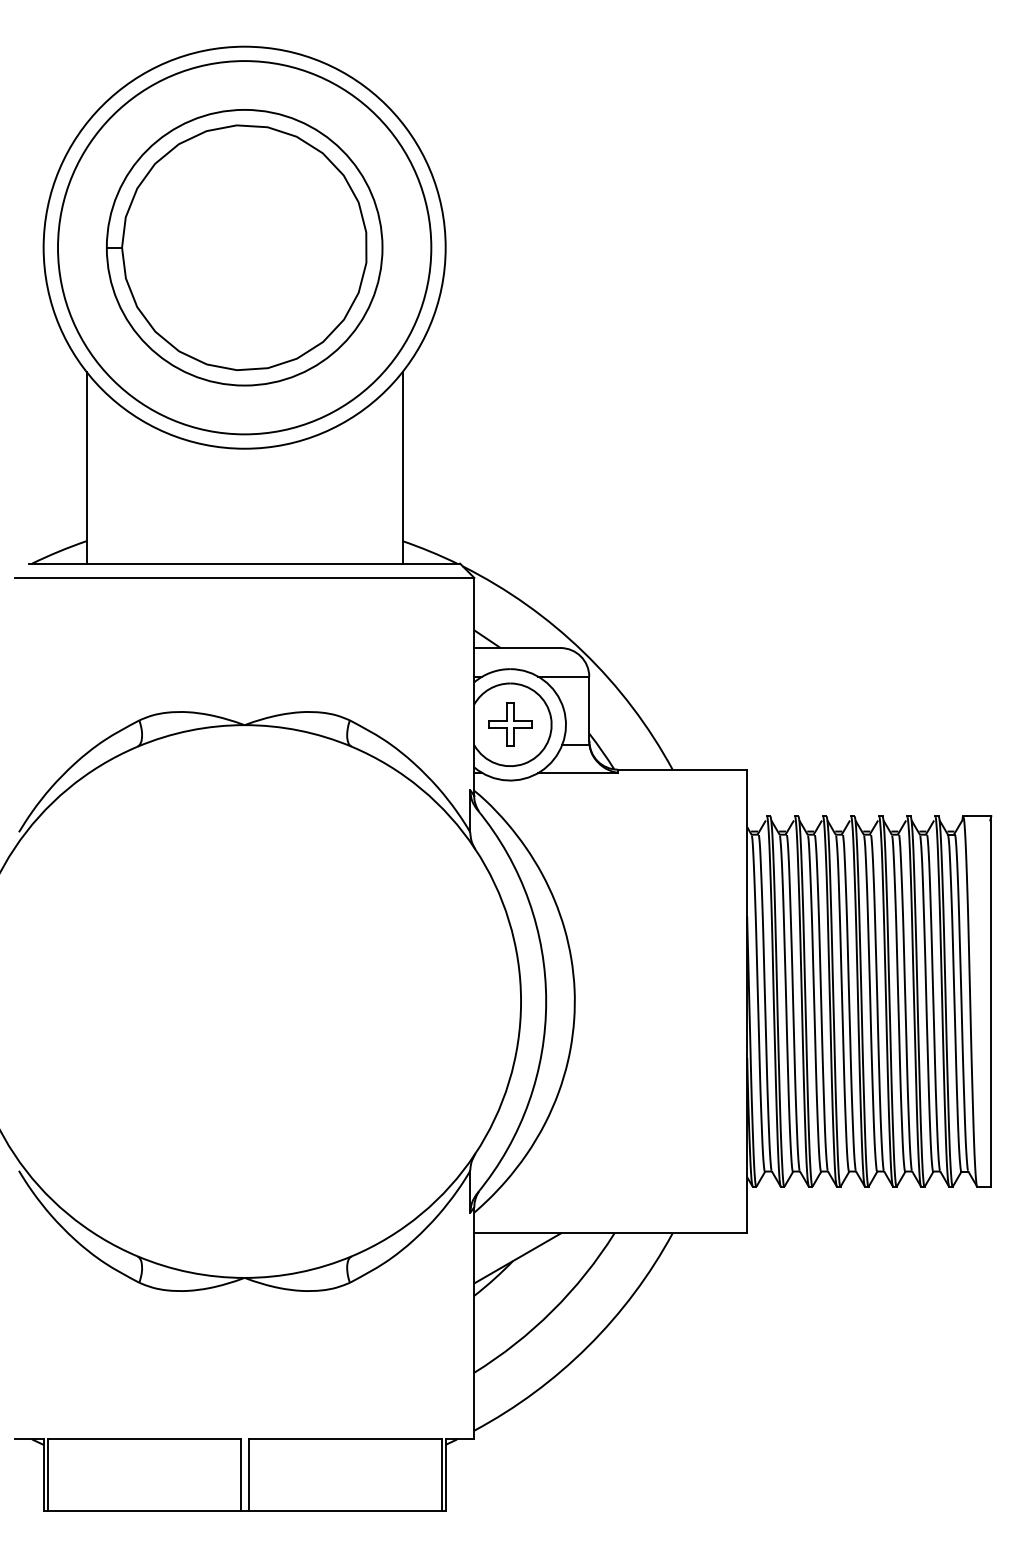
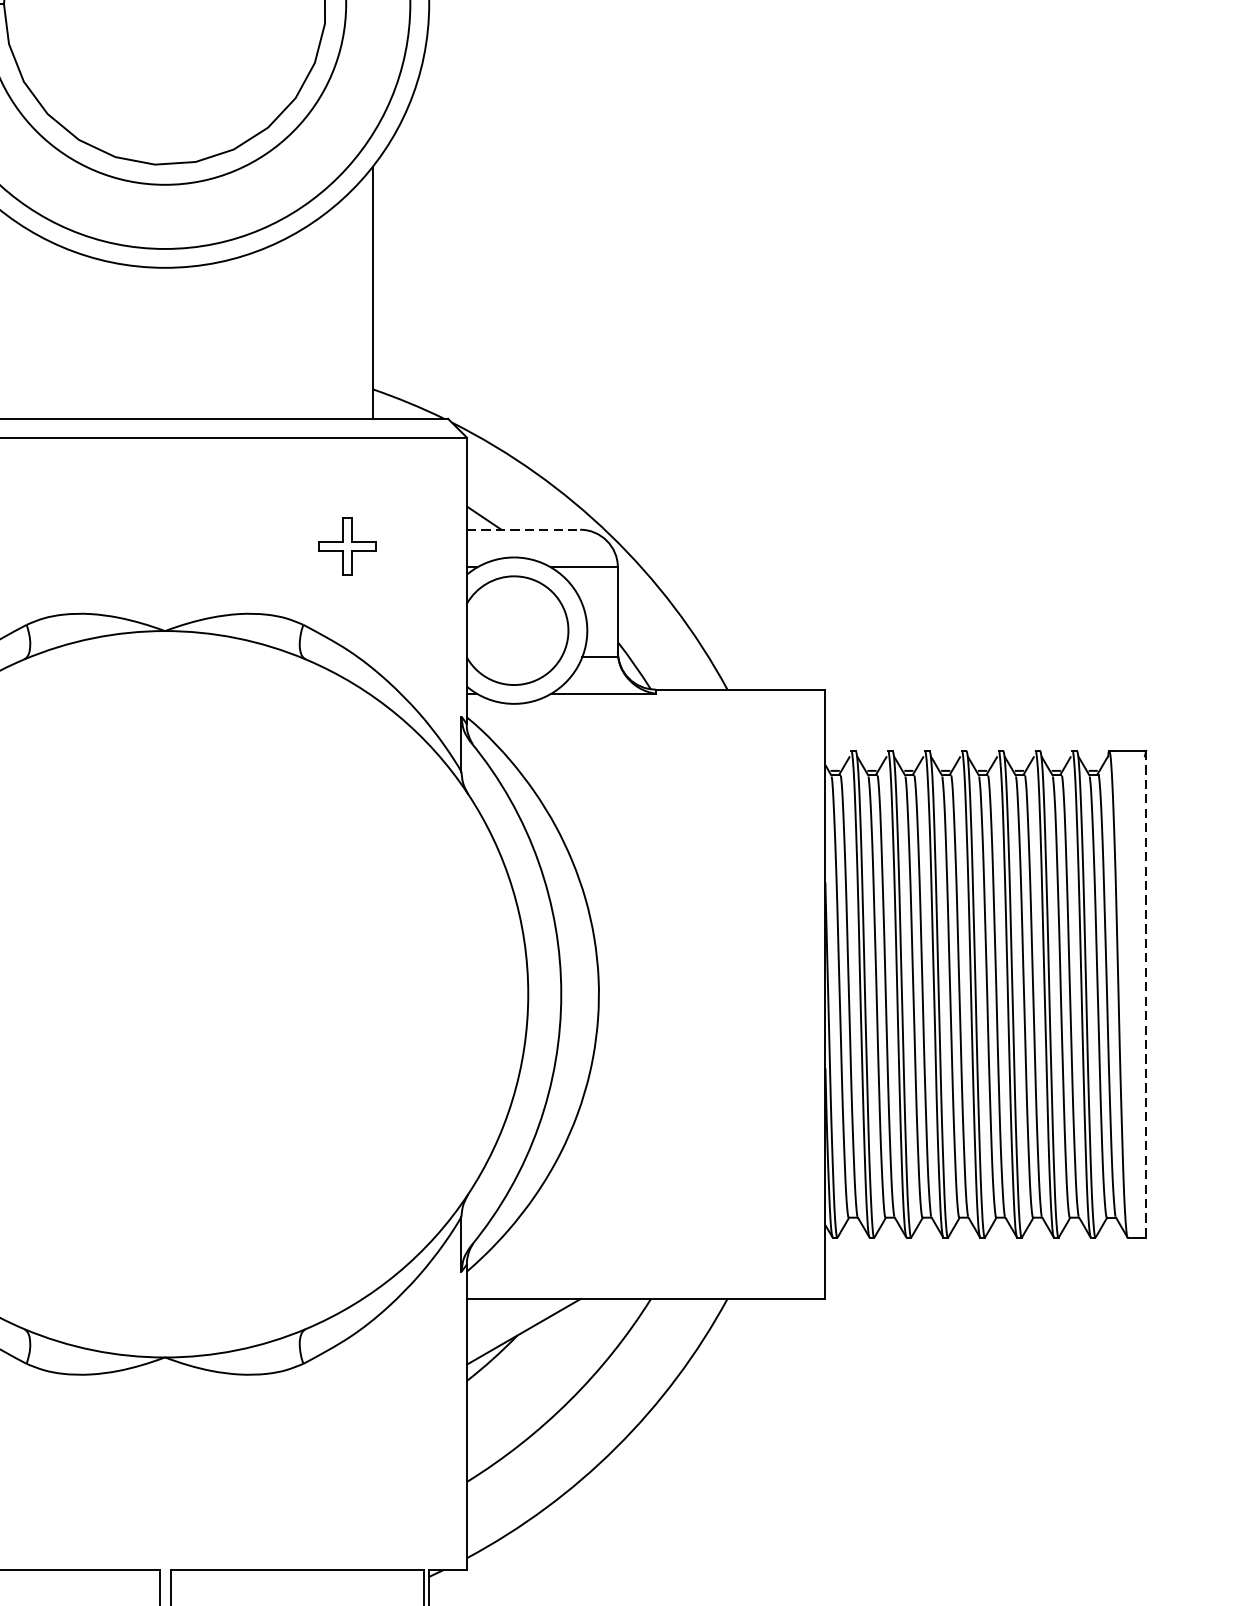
line: (517, 648) -> (523, 530), solid -> dashed
part: (510, 724) -> (347, 546), moved
line: (991, 1002) -> (1146, 995), solid -> dashed

